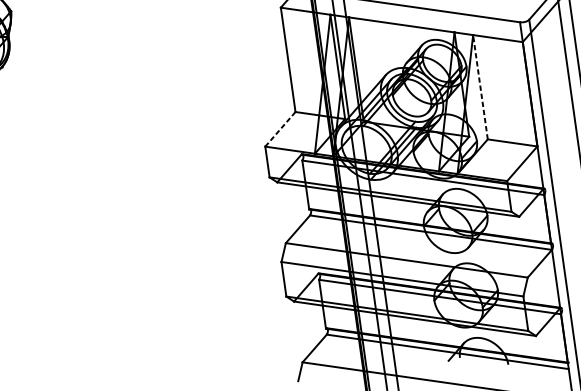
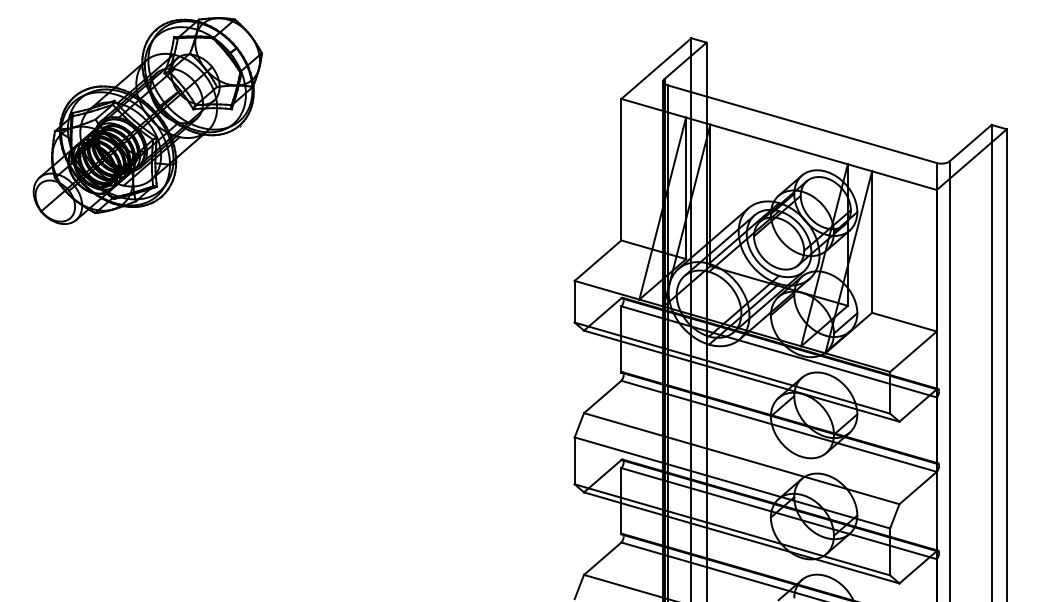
line: (480, 87) -> (872, 242), dashed -> solid
line: (280, 129) -> (598, 260), dashed -> solid

